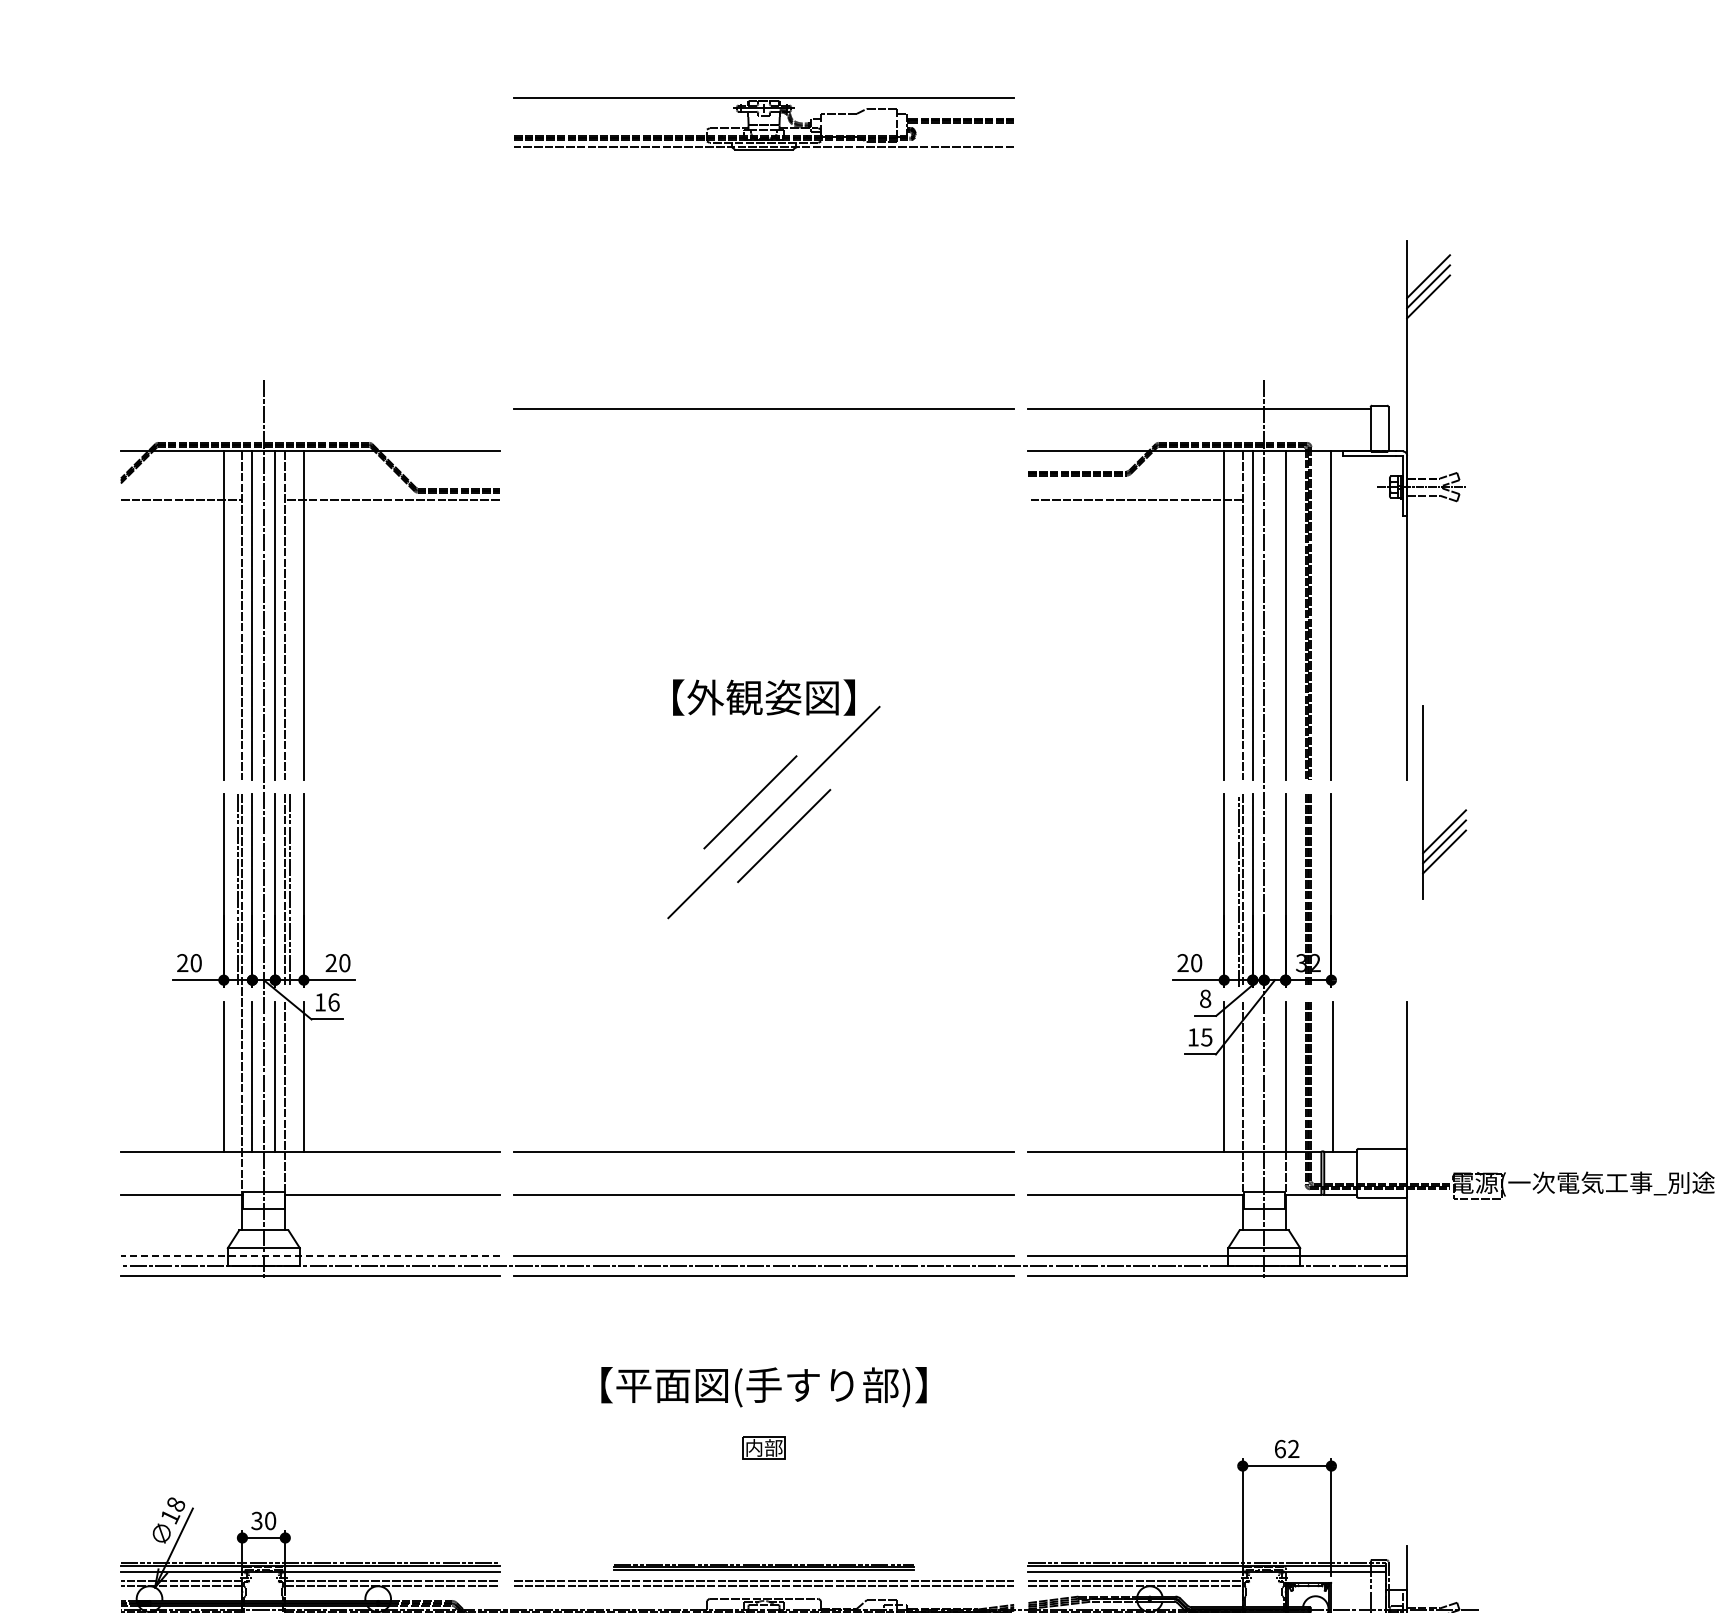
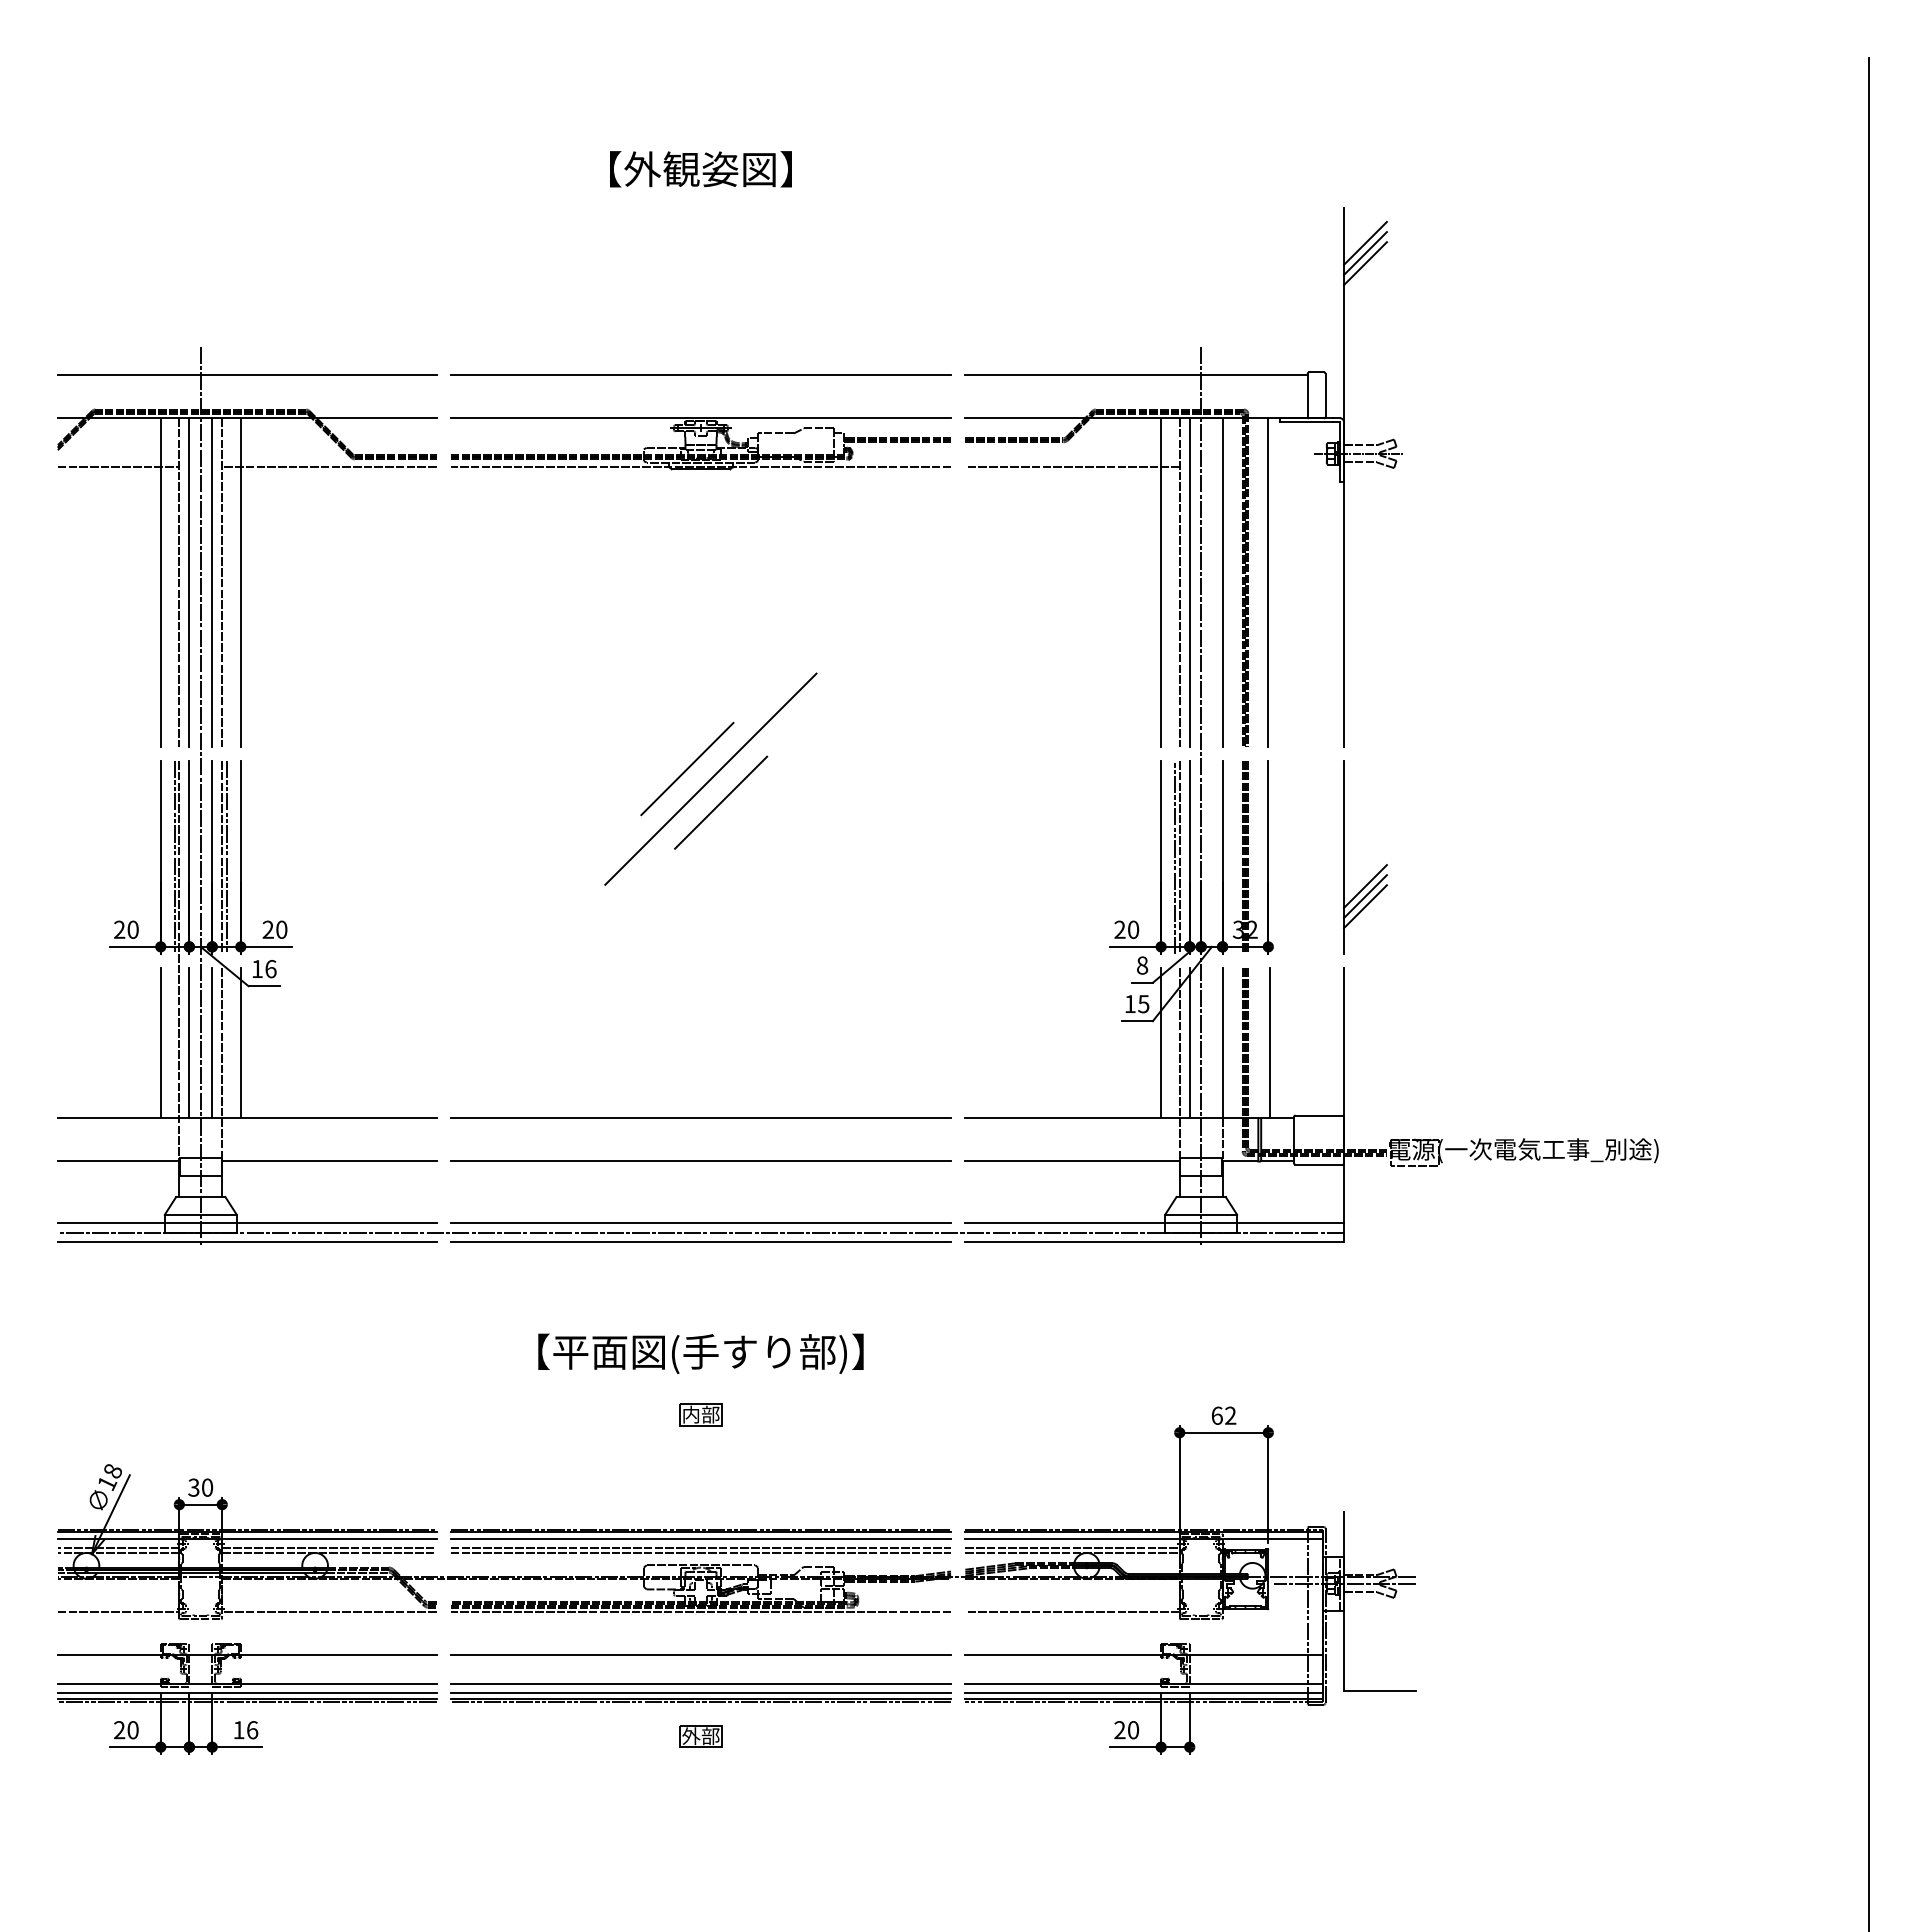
part: (763, 123) -> (700, 443), moved
line: (309, 408) -> (246, 375), added
text: (763, 697) -> (700, 169), moved
part: (1458, 816) -> (1379, 871), moved
line: (1252, 1076) -> (1189, 1043), added
line: (309, 1255) -> (246, 1222), dashed -> solid
part: (763, 1567) -> (700, 1534), size x1.67

